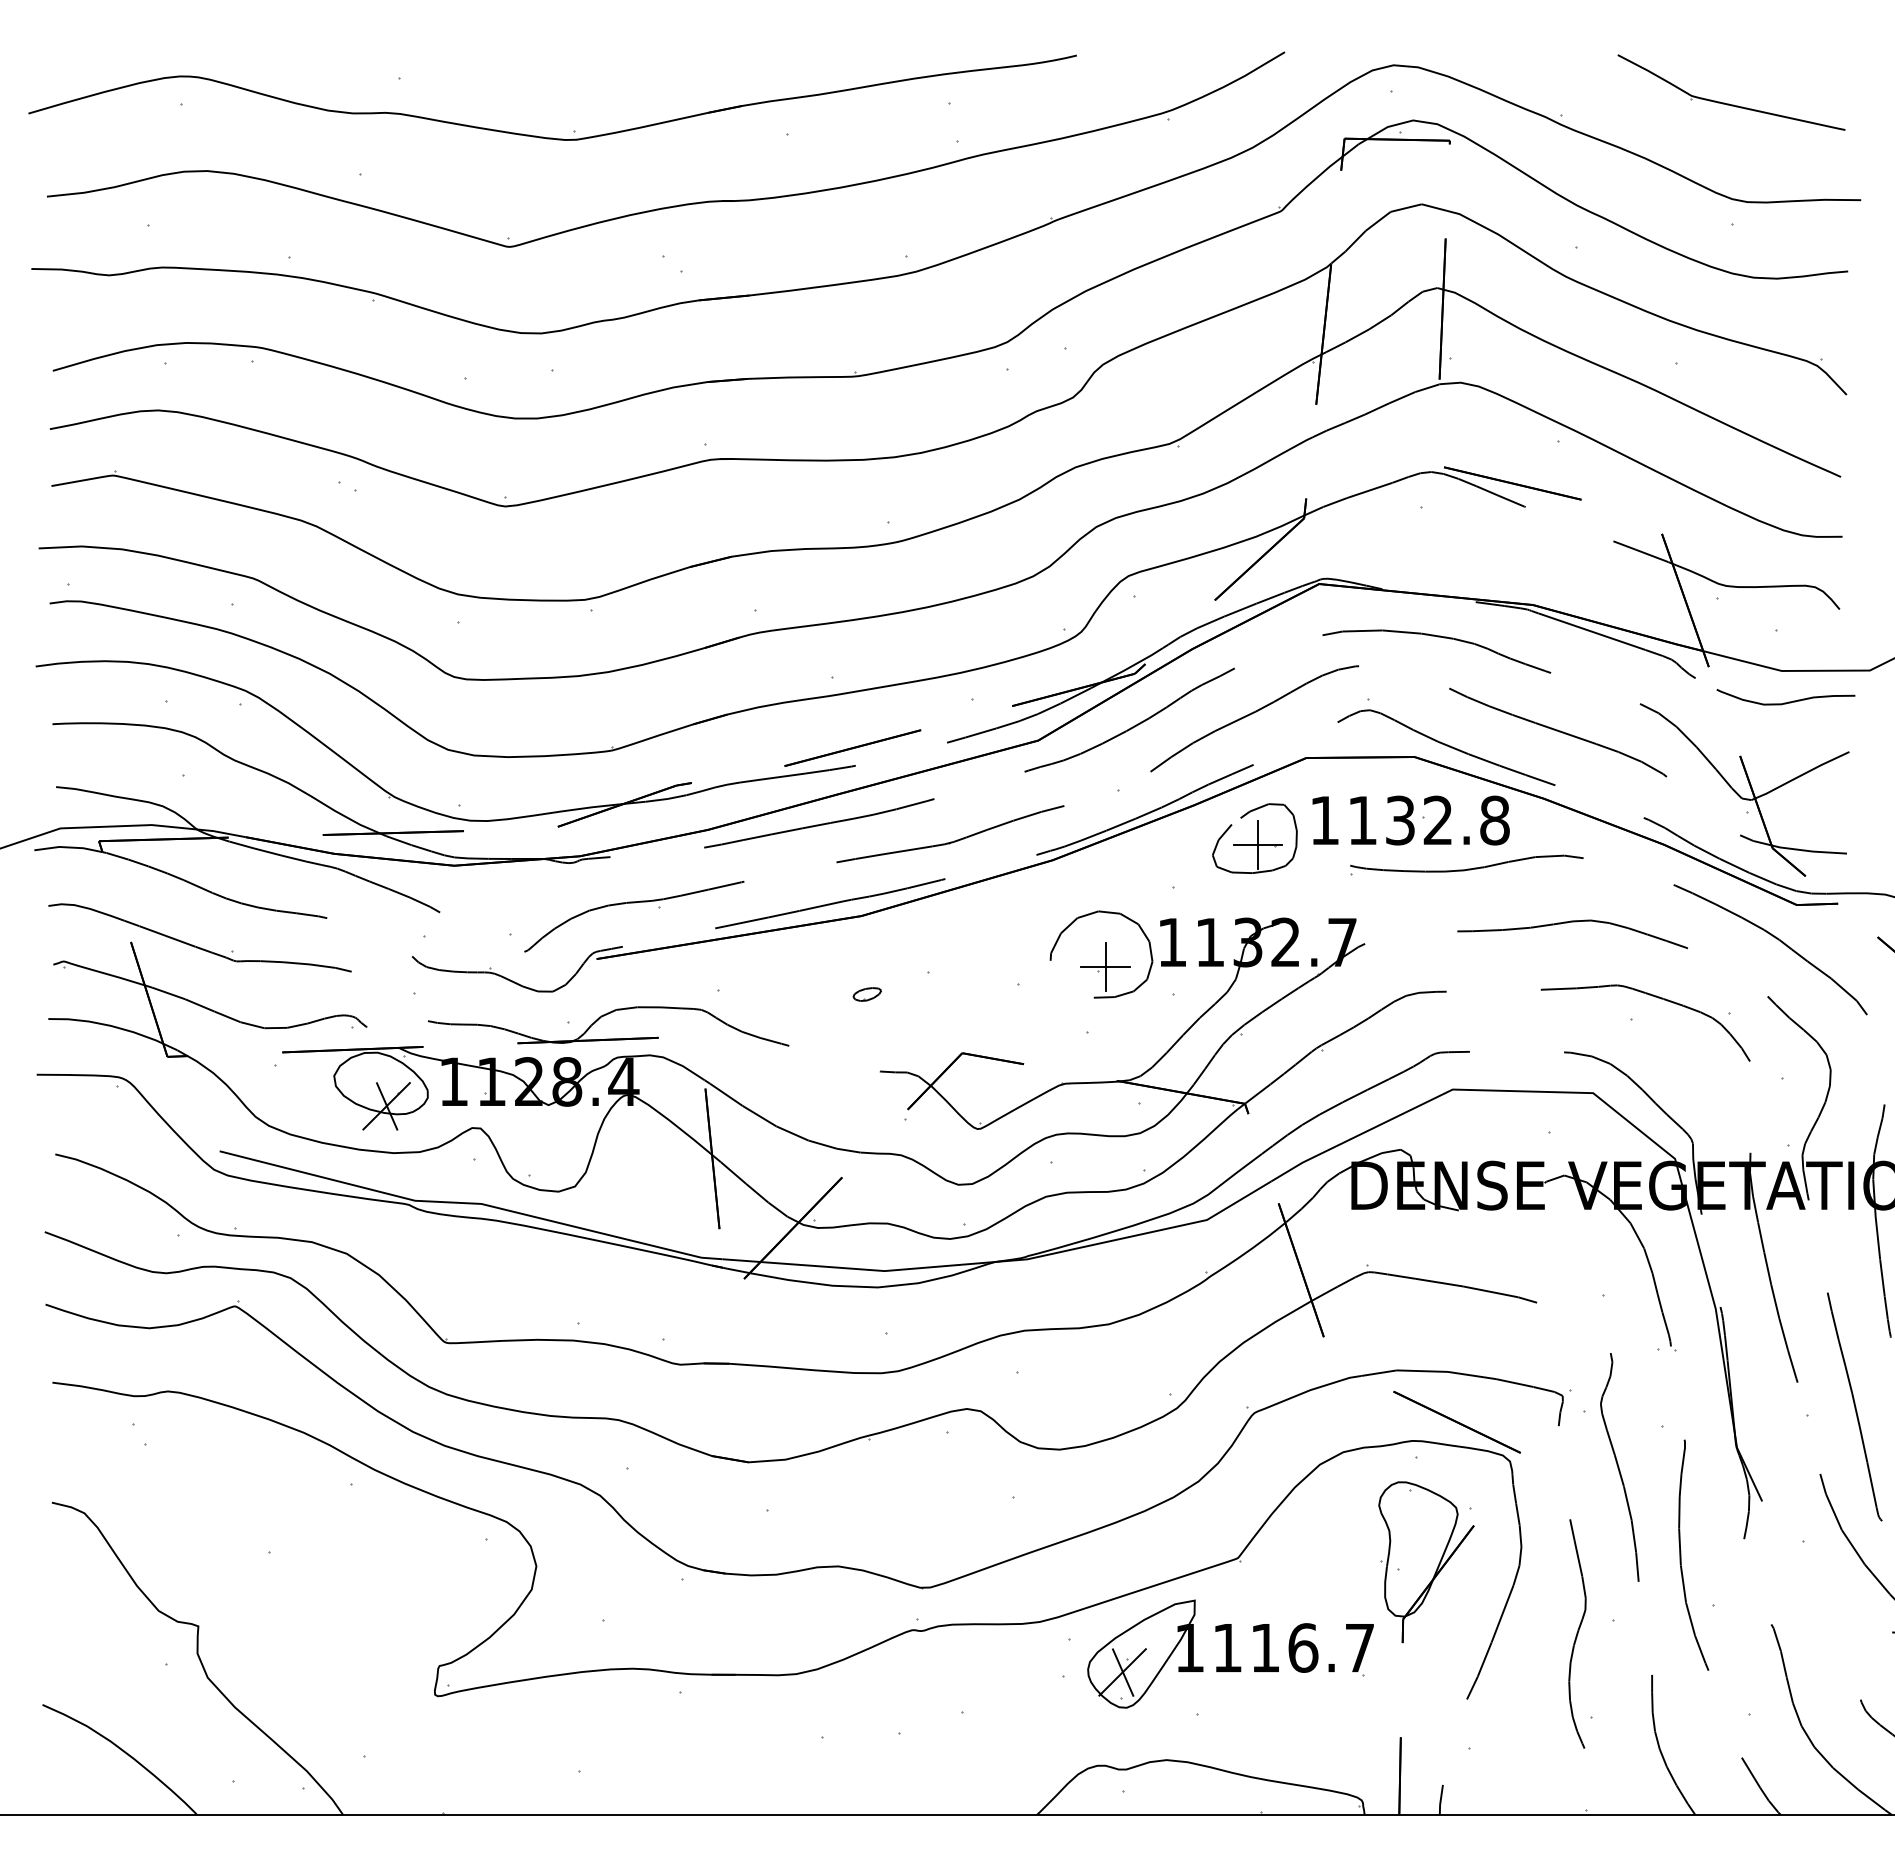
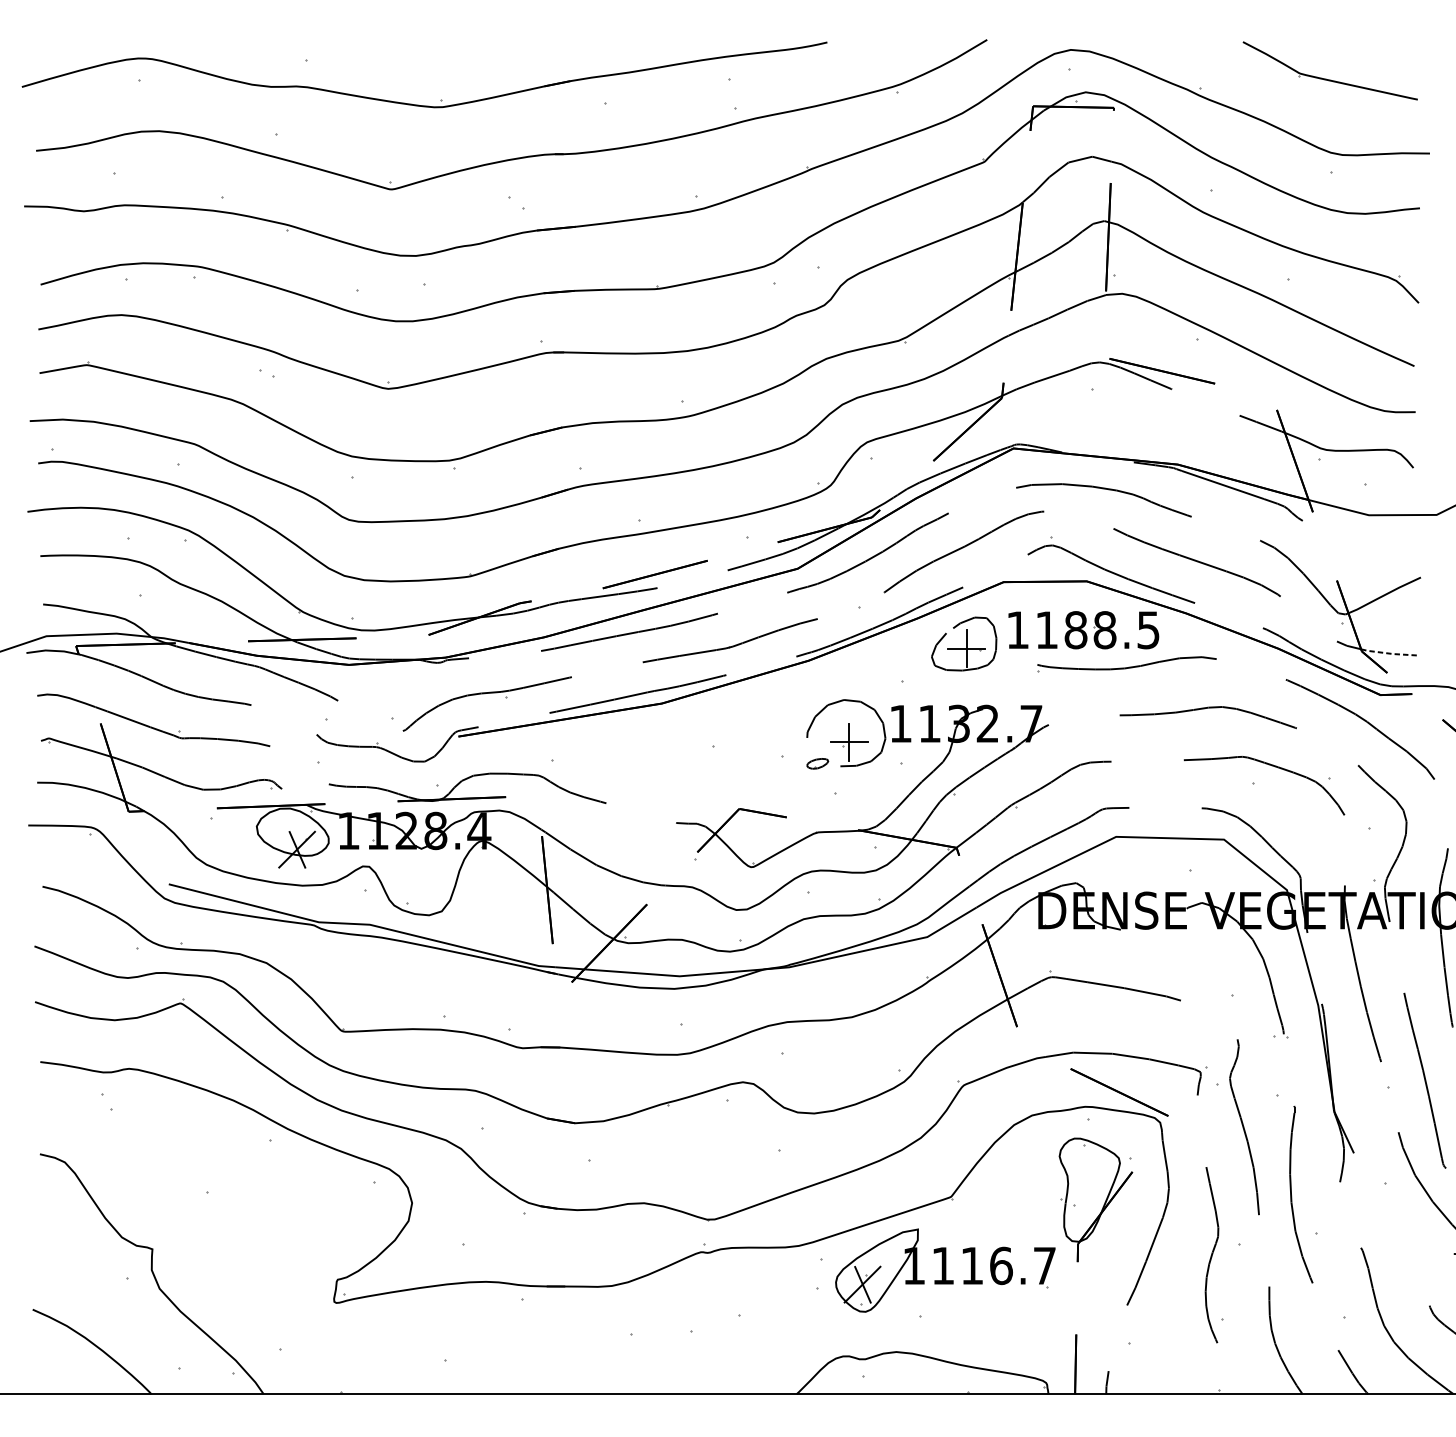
curve: (1788, 701) -> (1374, 538), removed
text: (1447, 820) -> (1112, 630), 1132.8 -> 1188.5
line: (1809, 851) -> (1390, 653), solid -> dashed
part: (866, 994) -> (817, 763), moved

